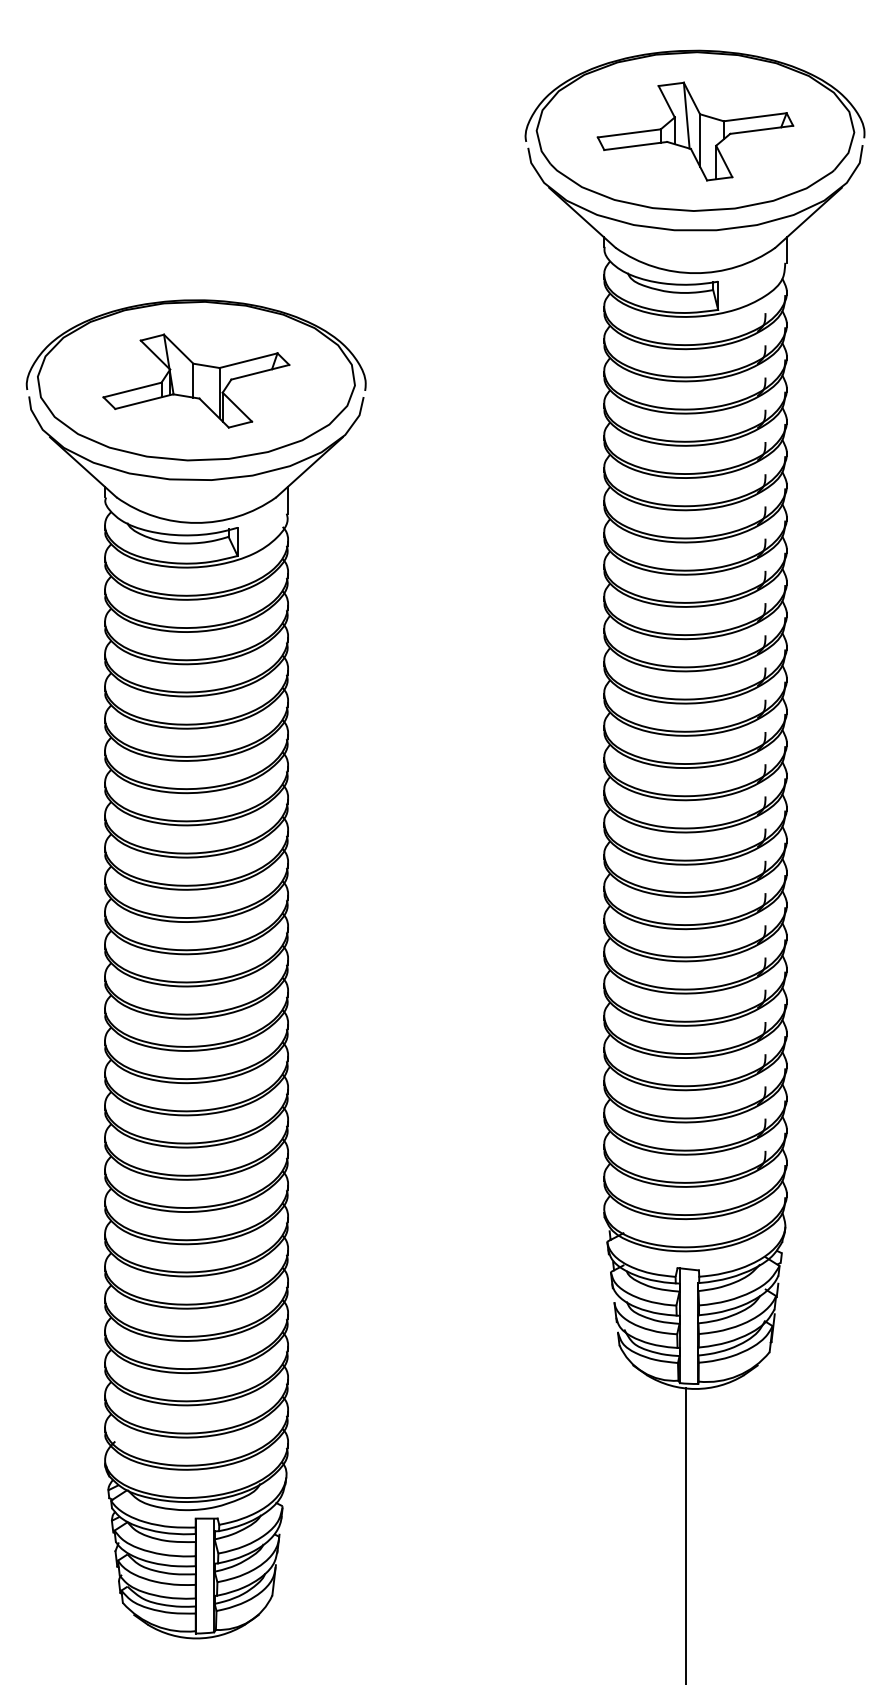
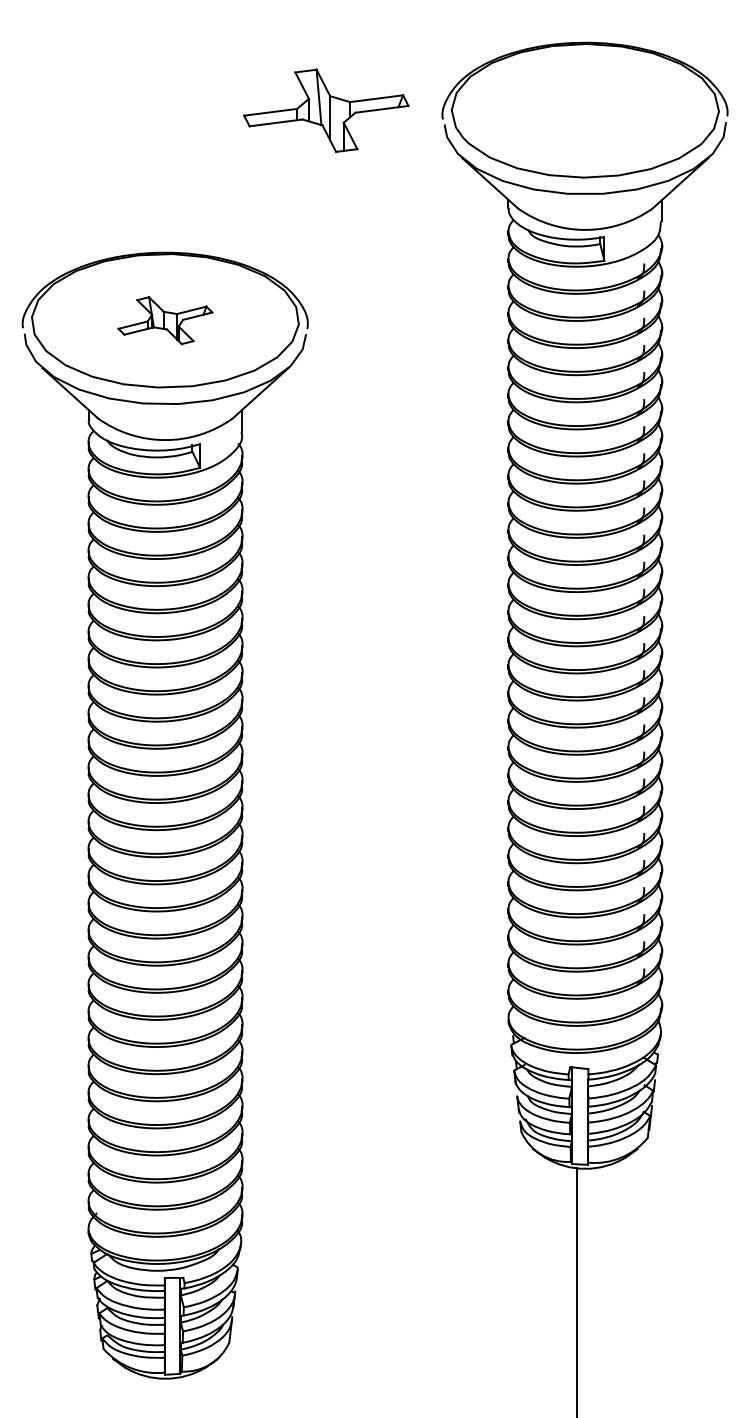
part: (695, 131) -> (326, 110), moved
part: (196, 380) -> (165, 320), size x0.6

